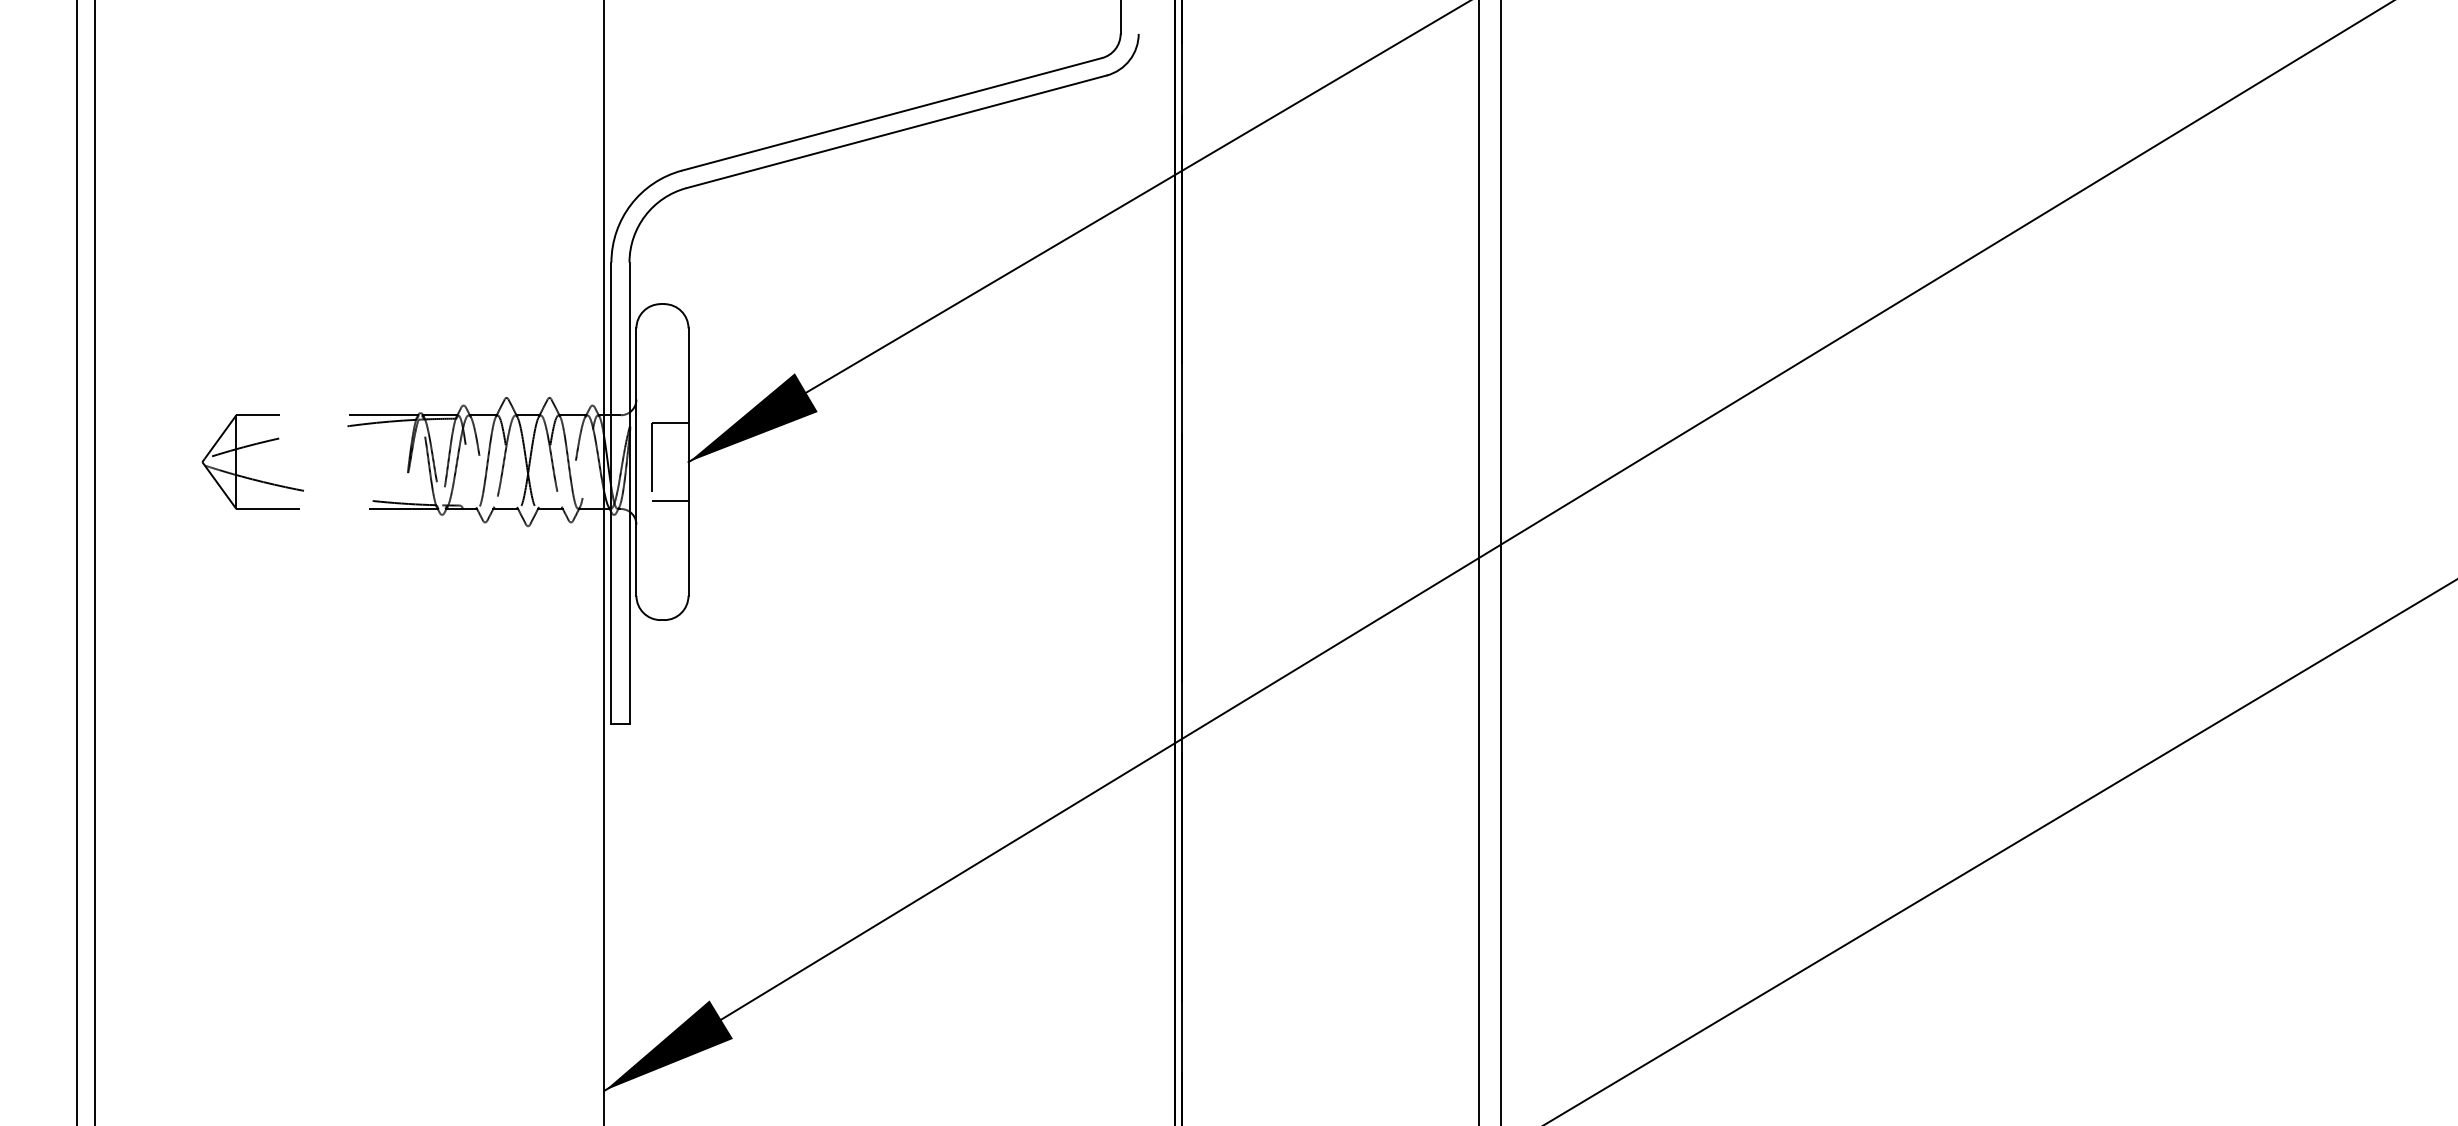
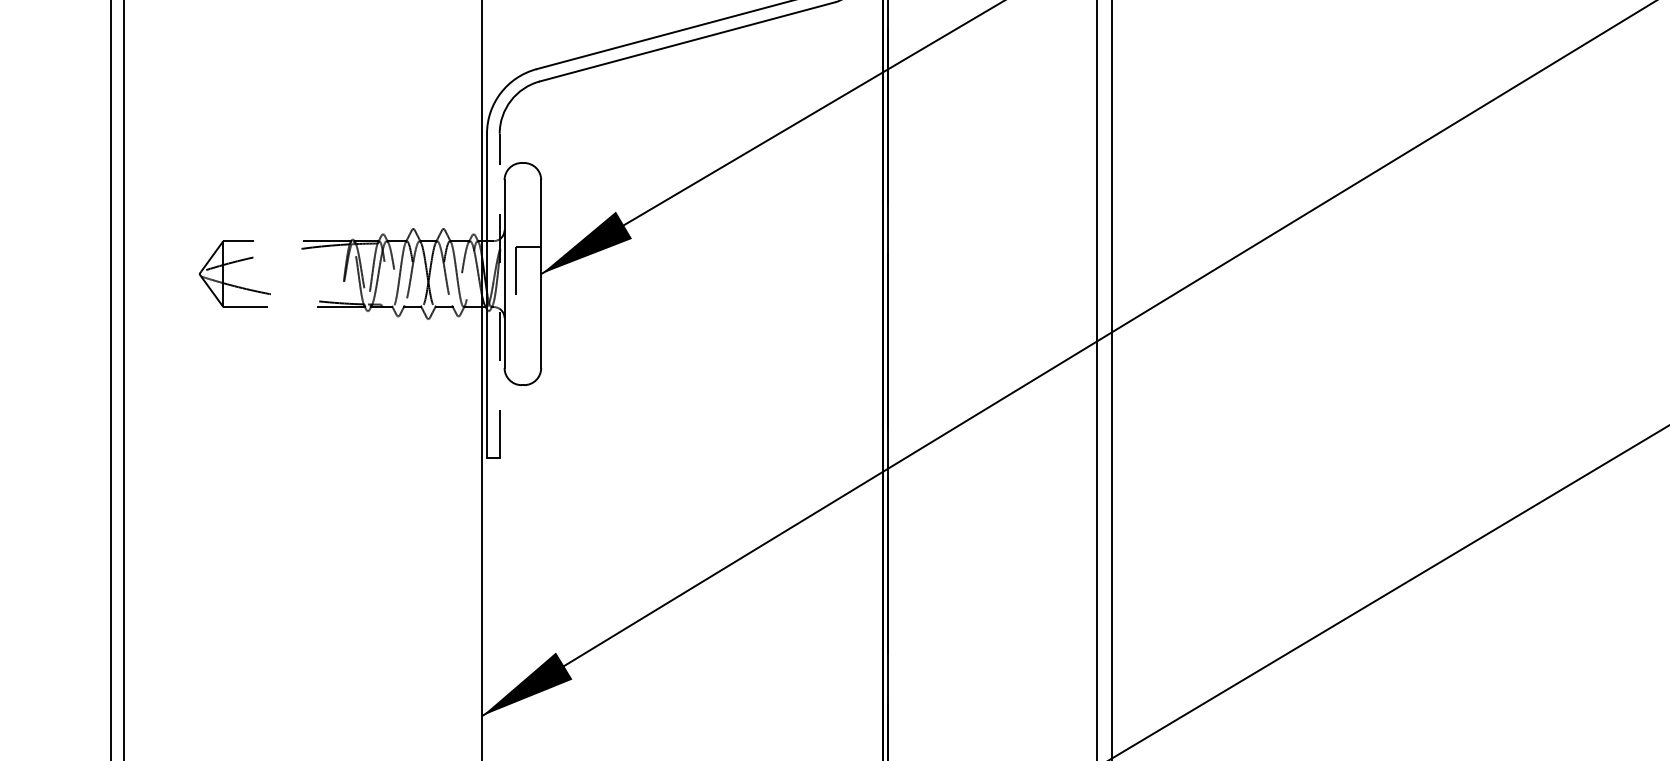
line: (629, 493) -> (499, 296), solid -> dashed
line: (670, 501) -> (528, 301), removed

